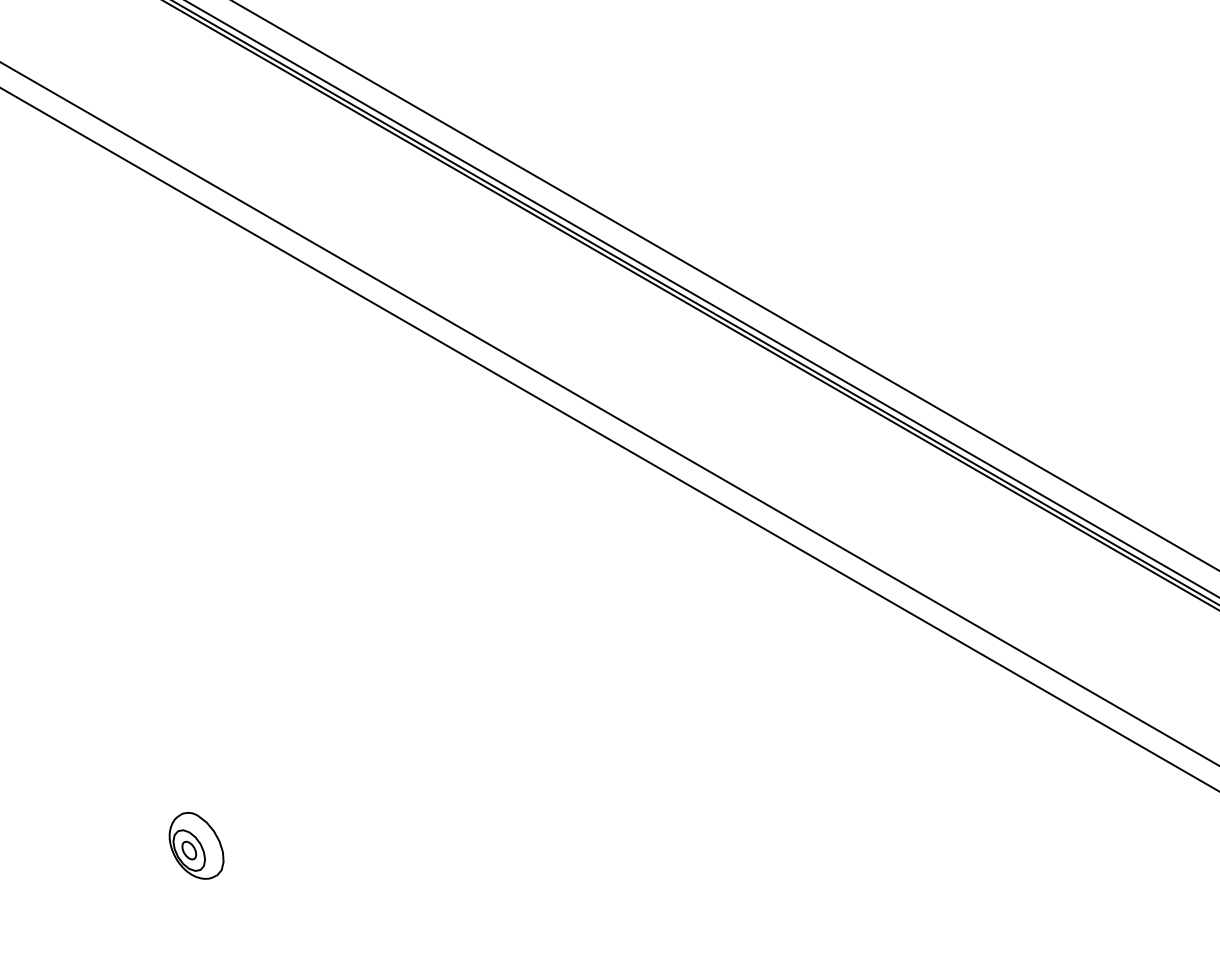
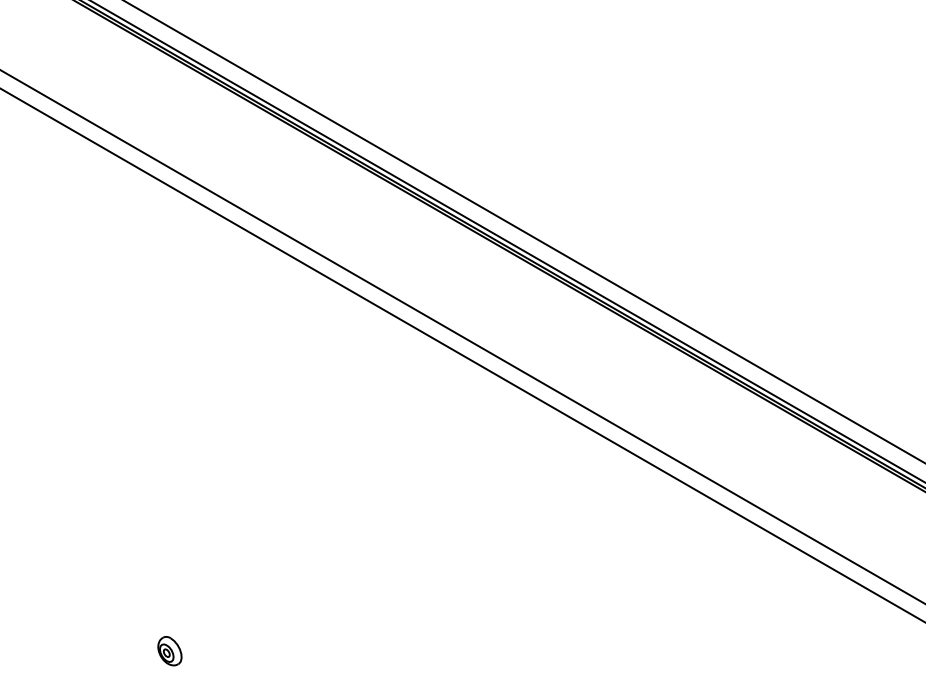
part: (195, 844) -> (169, 650), size x0.6

